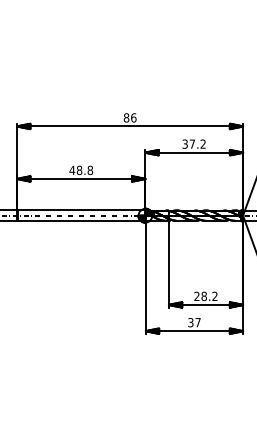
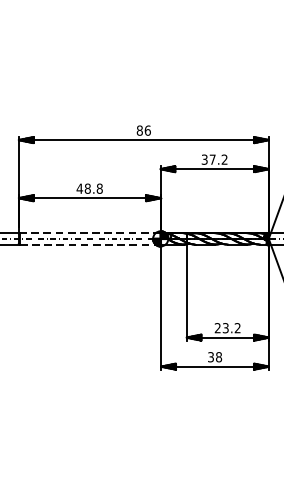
line: (81, 210) -> (89, 233), solid -> dashed
line: (81, 220) -> (89, 244), solid -> dashed
text: (203, 295) -> (224, 327), 28.2 -> 23.2
text: (197, 322) -> (218, 357), 37 -> 38

